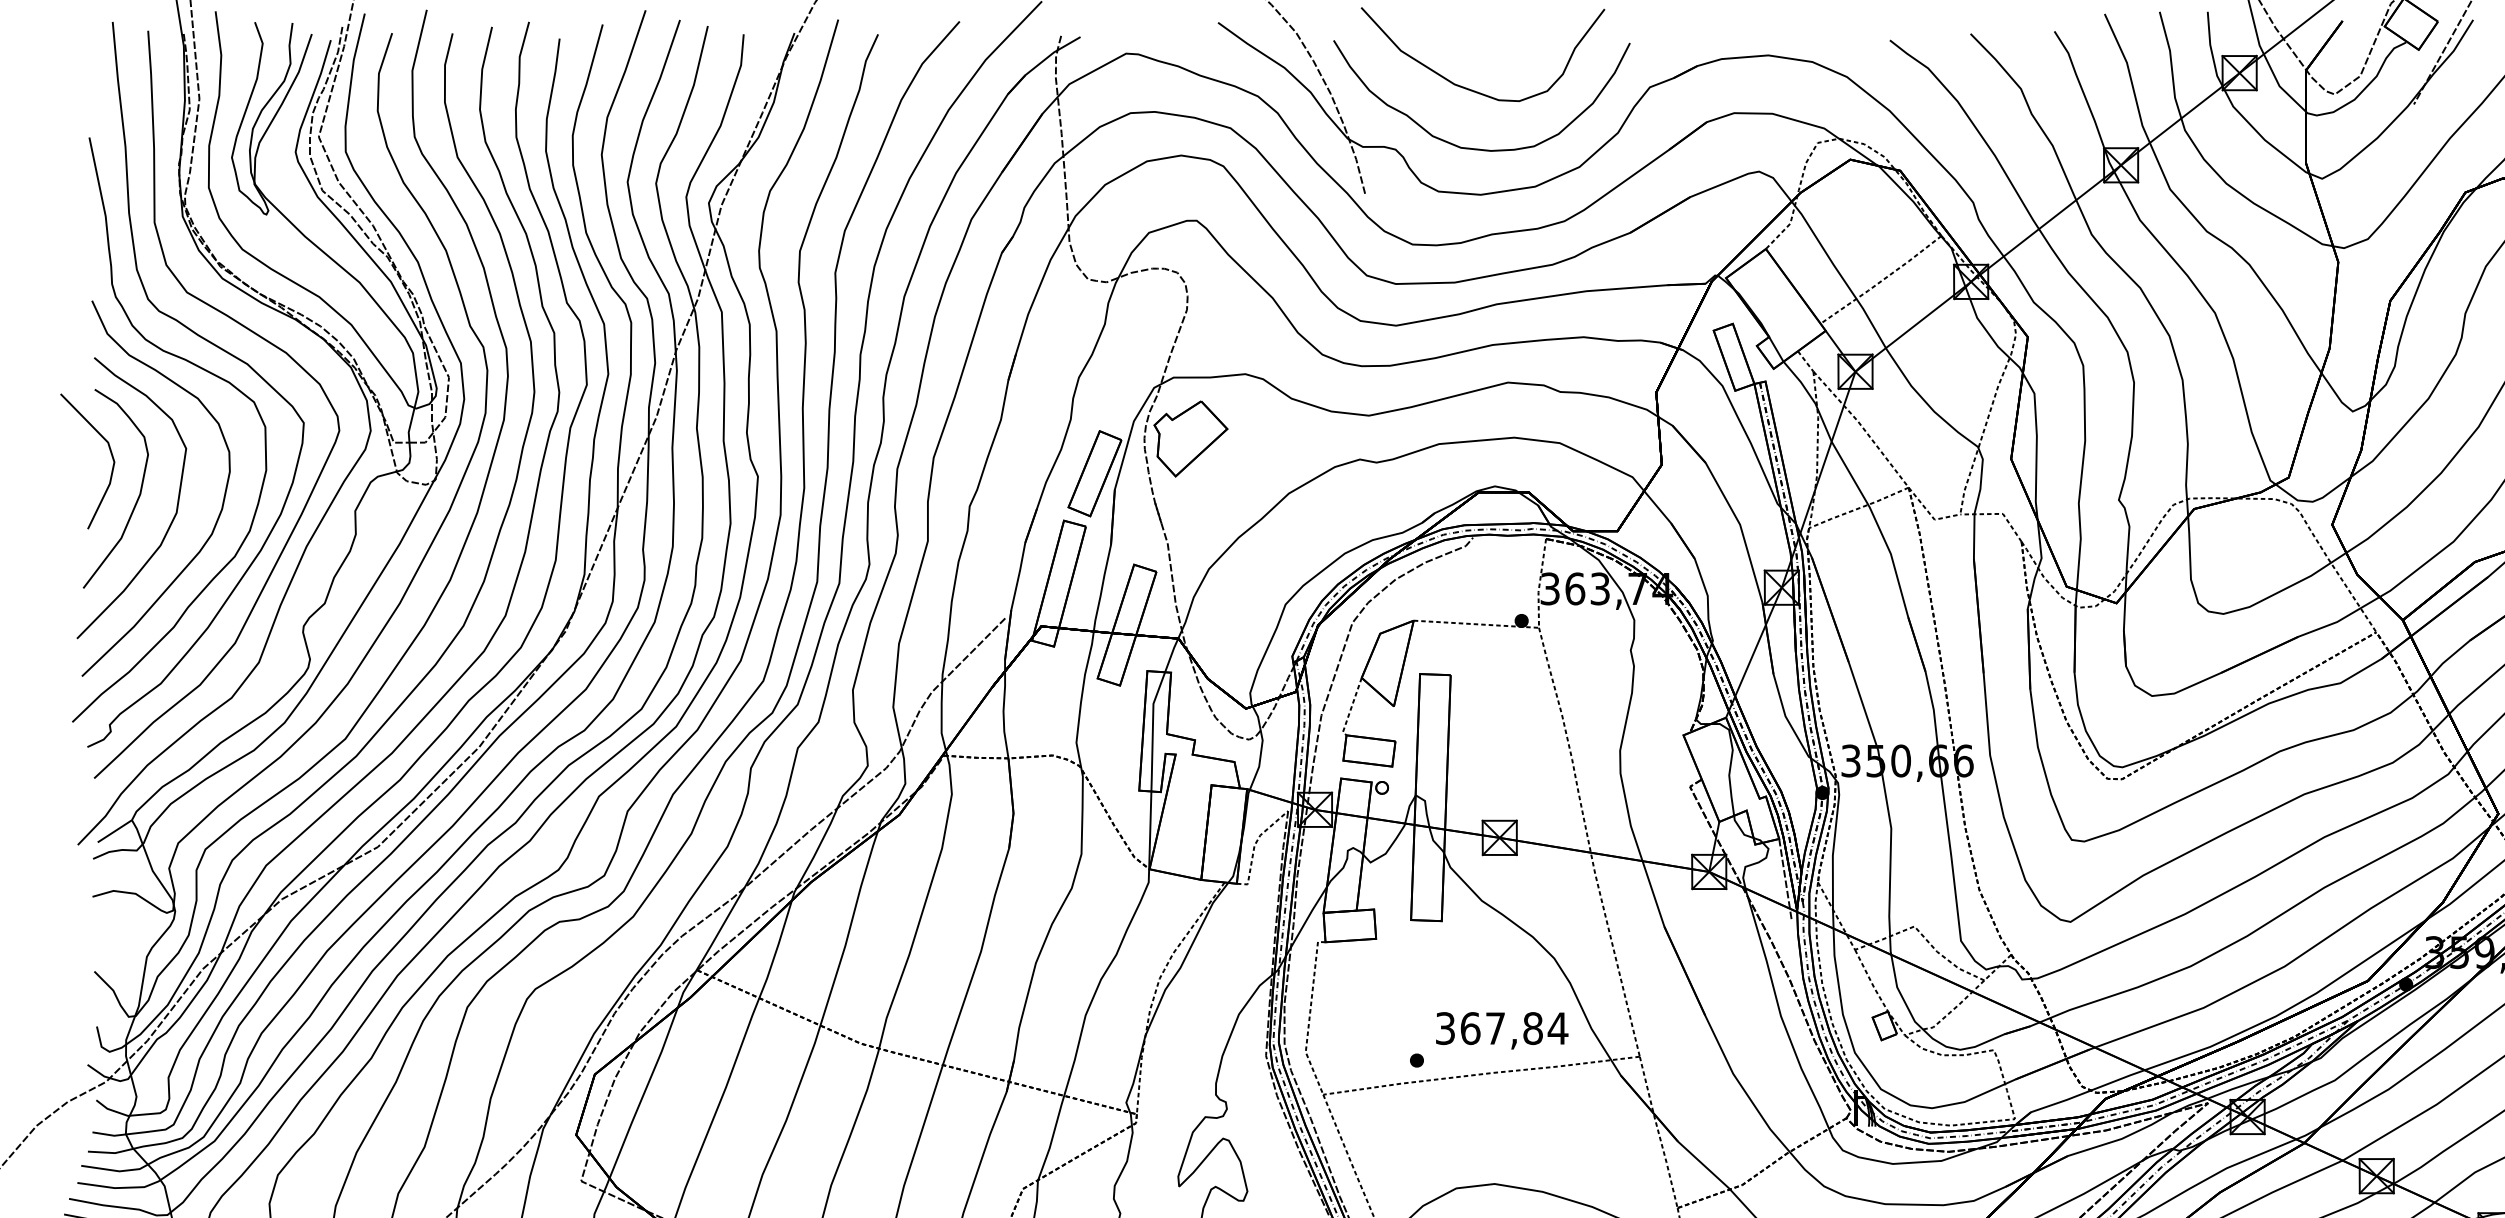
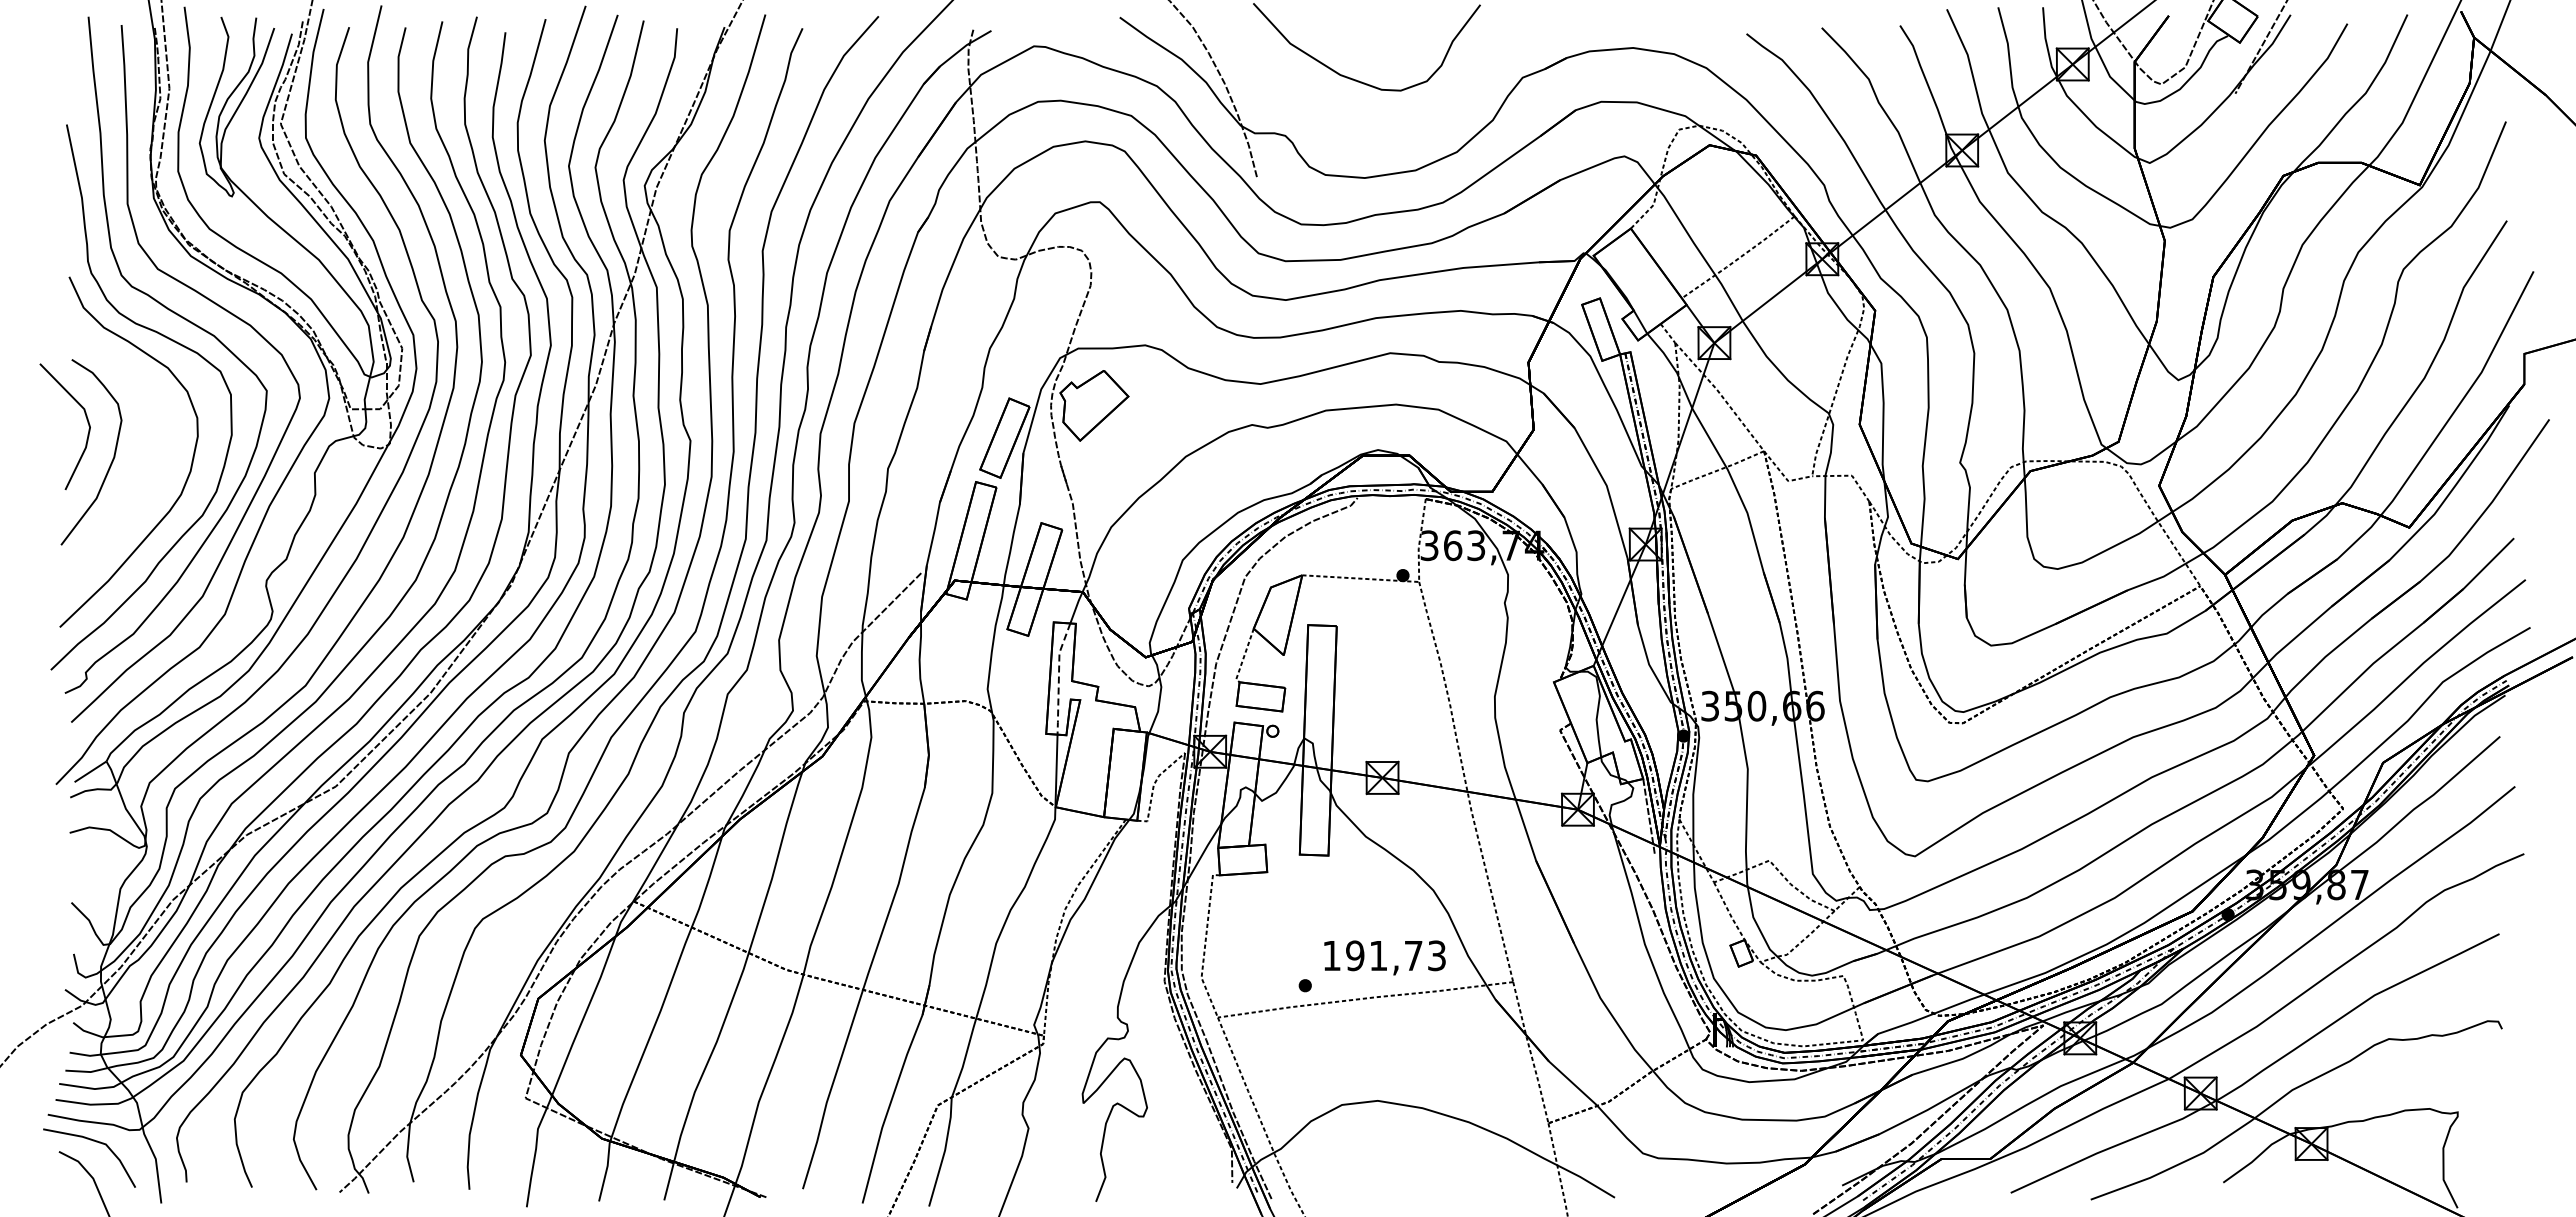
curve: (1477, 148) -> (1361, 134), removed
curve: (175, 508) -> (147, 470), removed
line: (1152, 731) -> (1058, 678), solid -> dashed
text: (1501, 1028) -> (1384, 955), 367,84 -> 191,73

